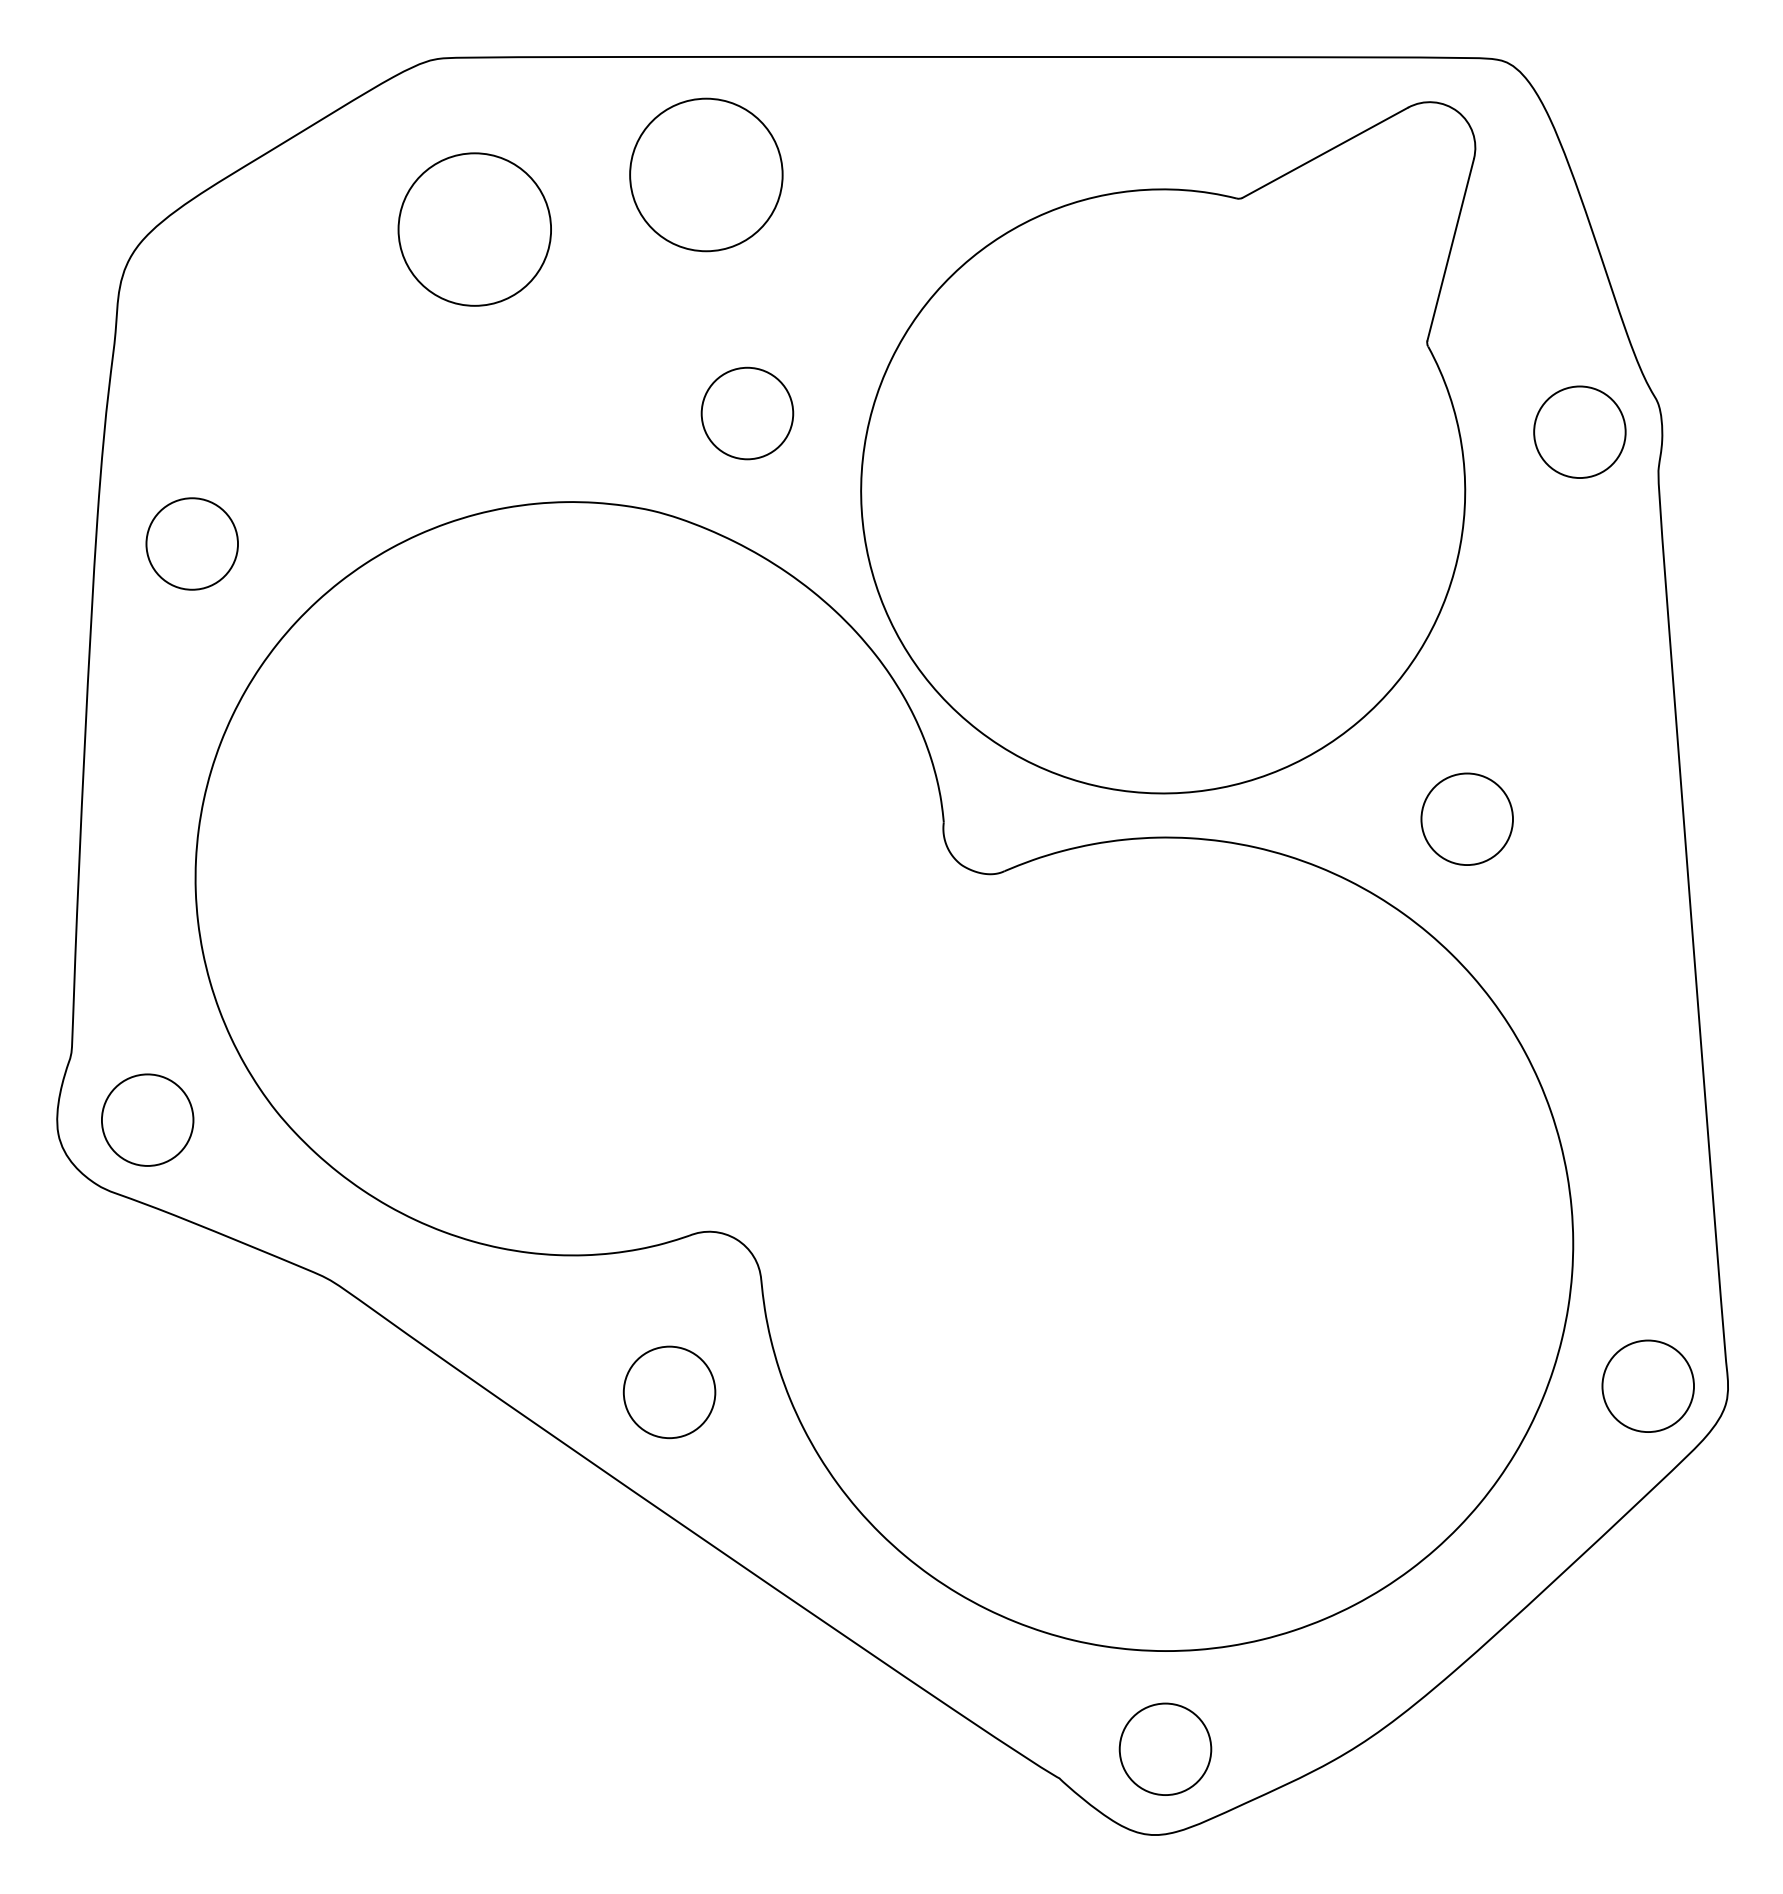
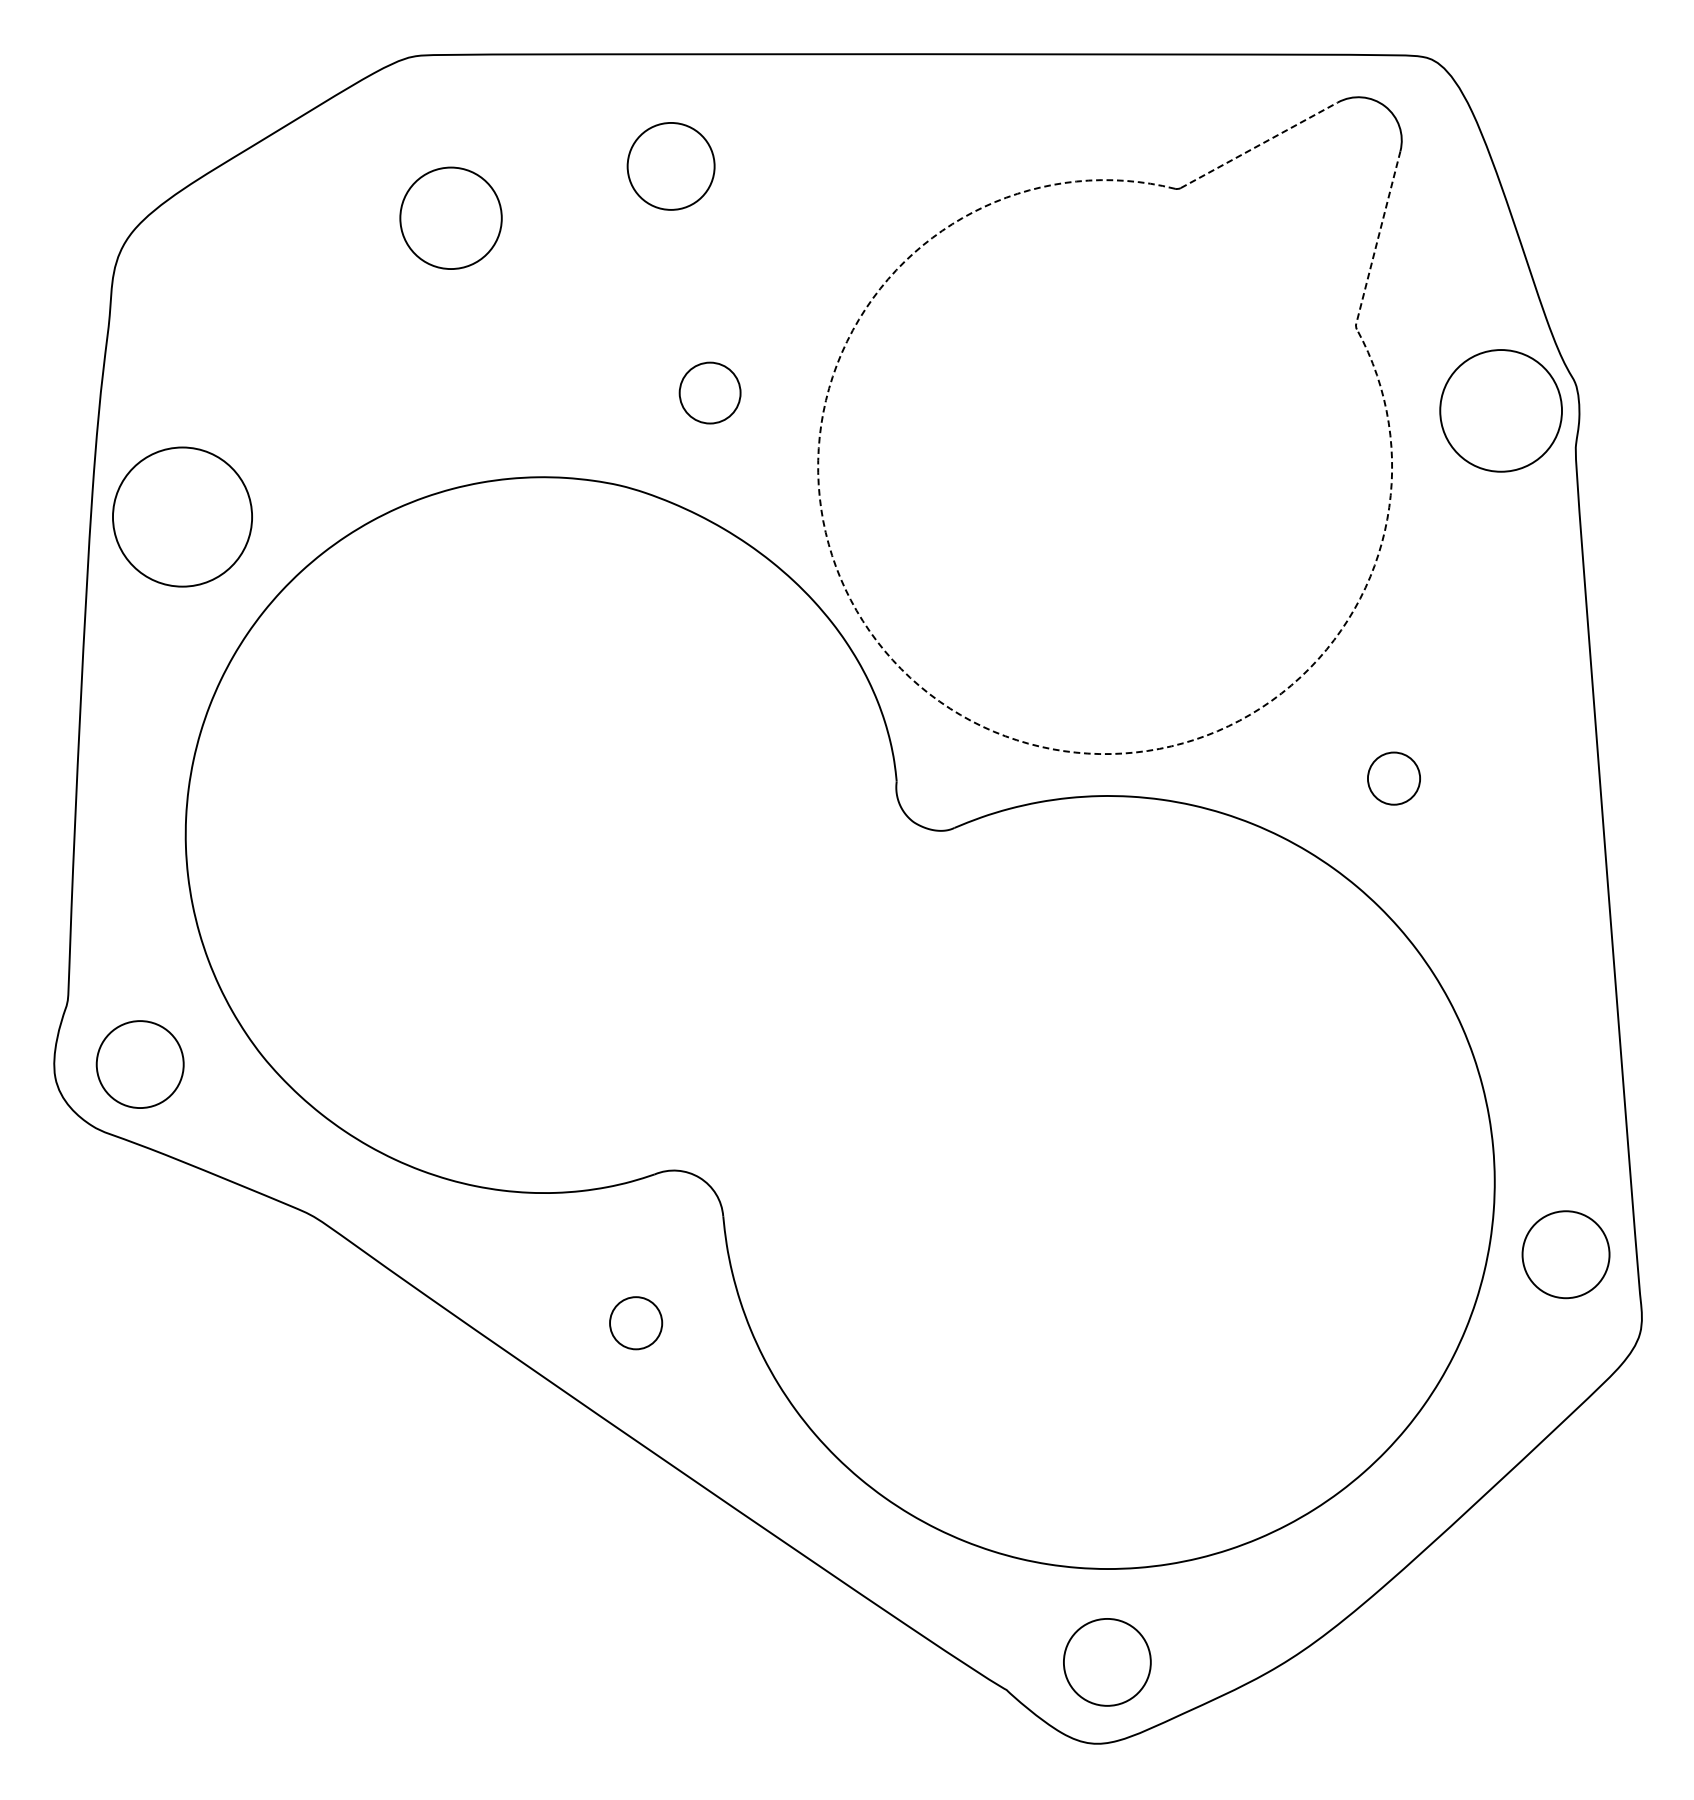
line: (1325, 152) -> (1259, 145), solid -> dashed
circle: (706, 174) -> (671, 165), size x0.6
circle: (474, 229) -> (450, 218), size x0.7
line: (1450, 249) -> (1378, 237), solid -> dashed
circle: (747, 413) -> (710, 393), size x0.7
circle: (1579, 432) -> (1500, 411), size x1.4
circle: (192, 543) -> (182, 516), size x1.6
arc: (978, 730) -> (929, 694), solid -> dashed
circle: (1466, 819) -> (1393, 778), size x0.6
circle: (1647, 1385) -> (1565, 1253), moved
circle: (669, 1392) -> (636, 1323), size x0.6

